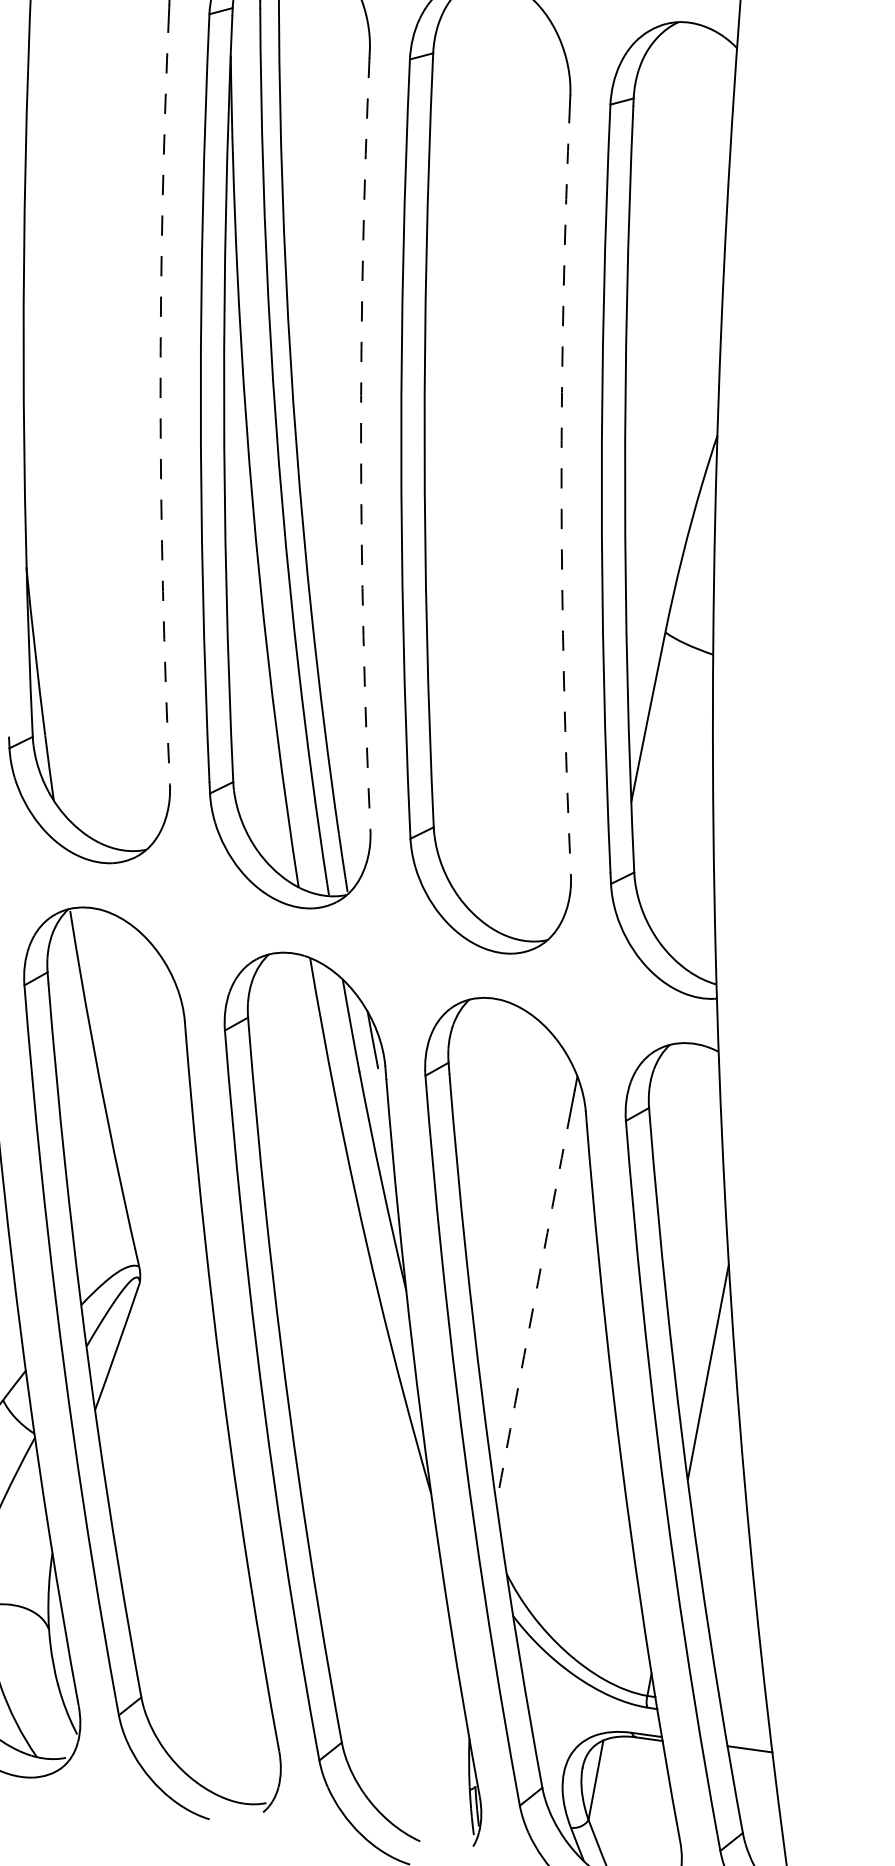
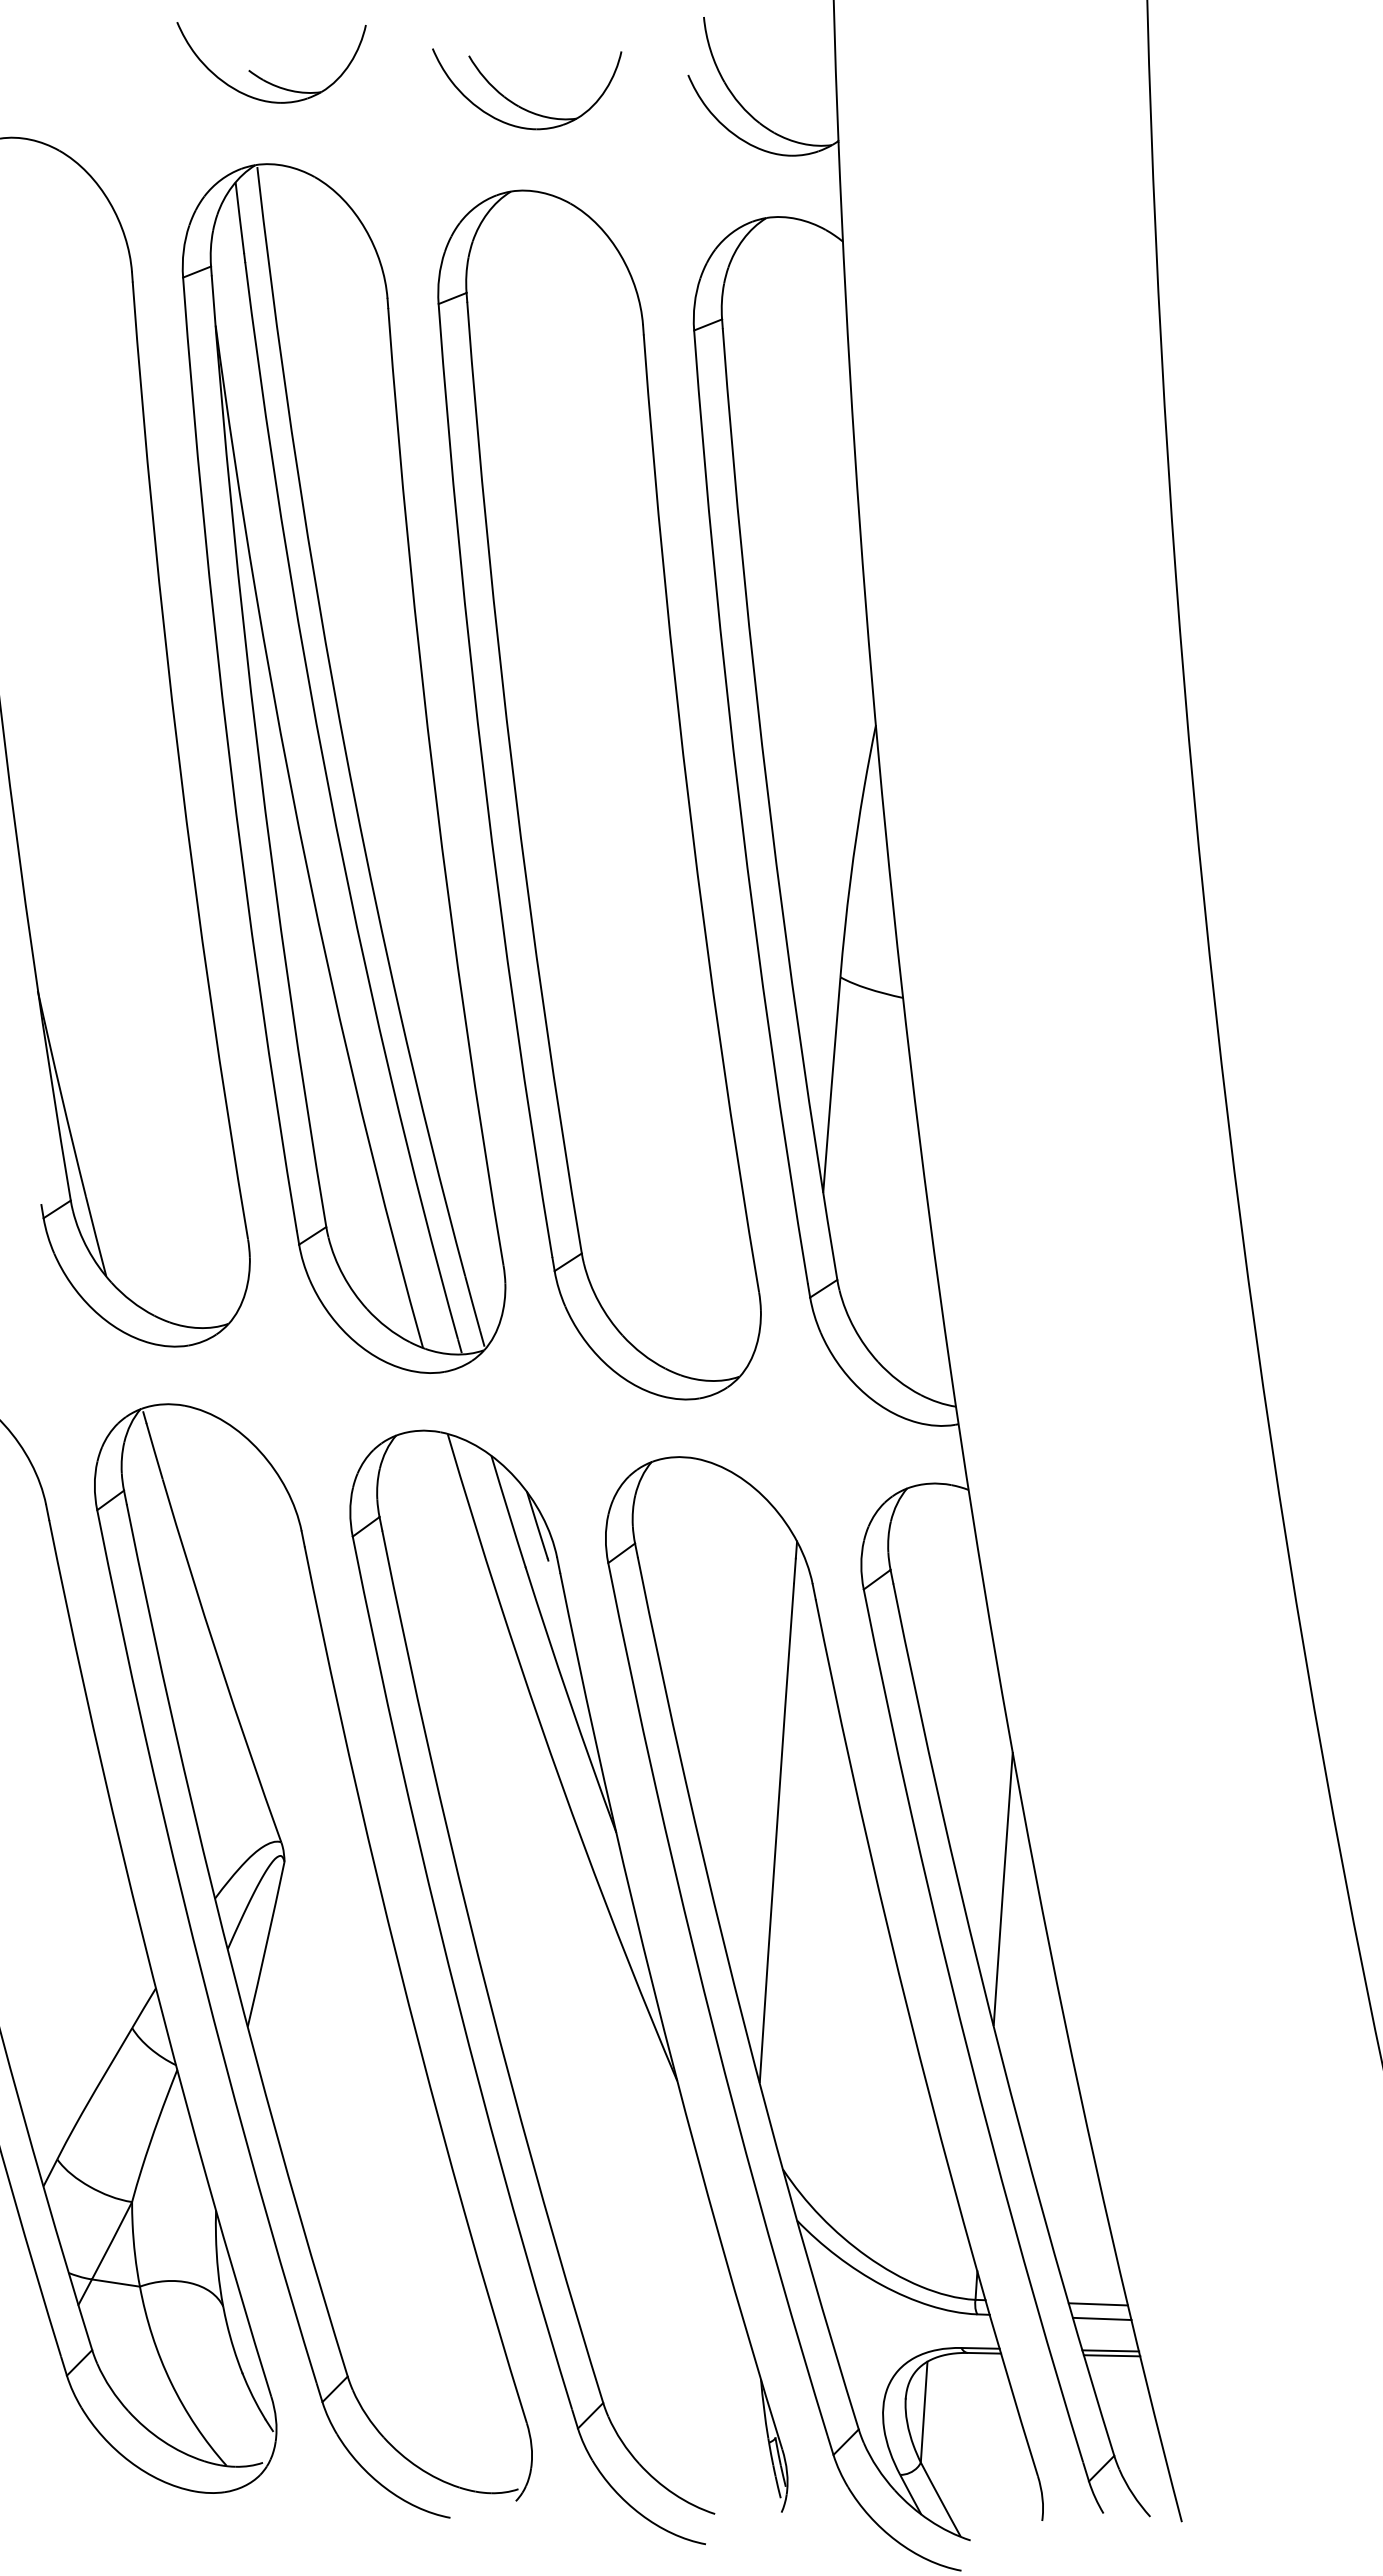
arc: (160, 398) -> (179, 761), dashed -> solid
arc: (360, 443) -> (434, 788), dashed -> solid
arc: (561, 488) -> (690, 814), dashed -> solid
arc: (533, 1305) -> (776, 1832), dashed -> solid
line: (744, 1711) -> (1098, 2304), added
line: (746, 1722) -> (1102, 2318), added
line: (750, 1753) -> (1111, 2355), added

